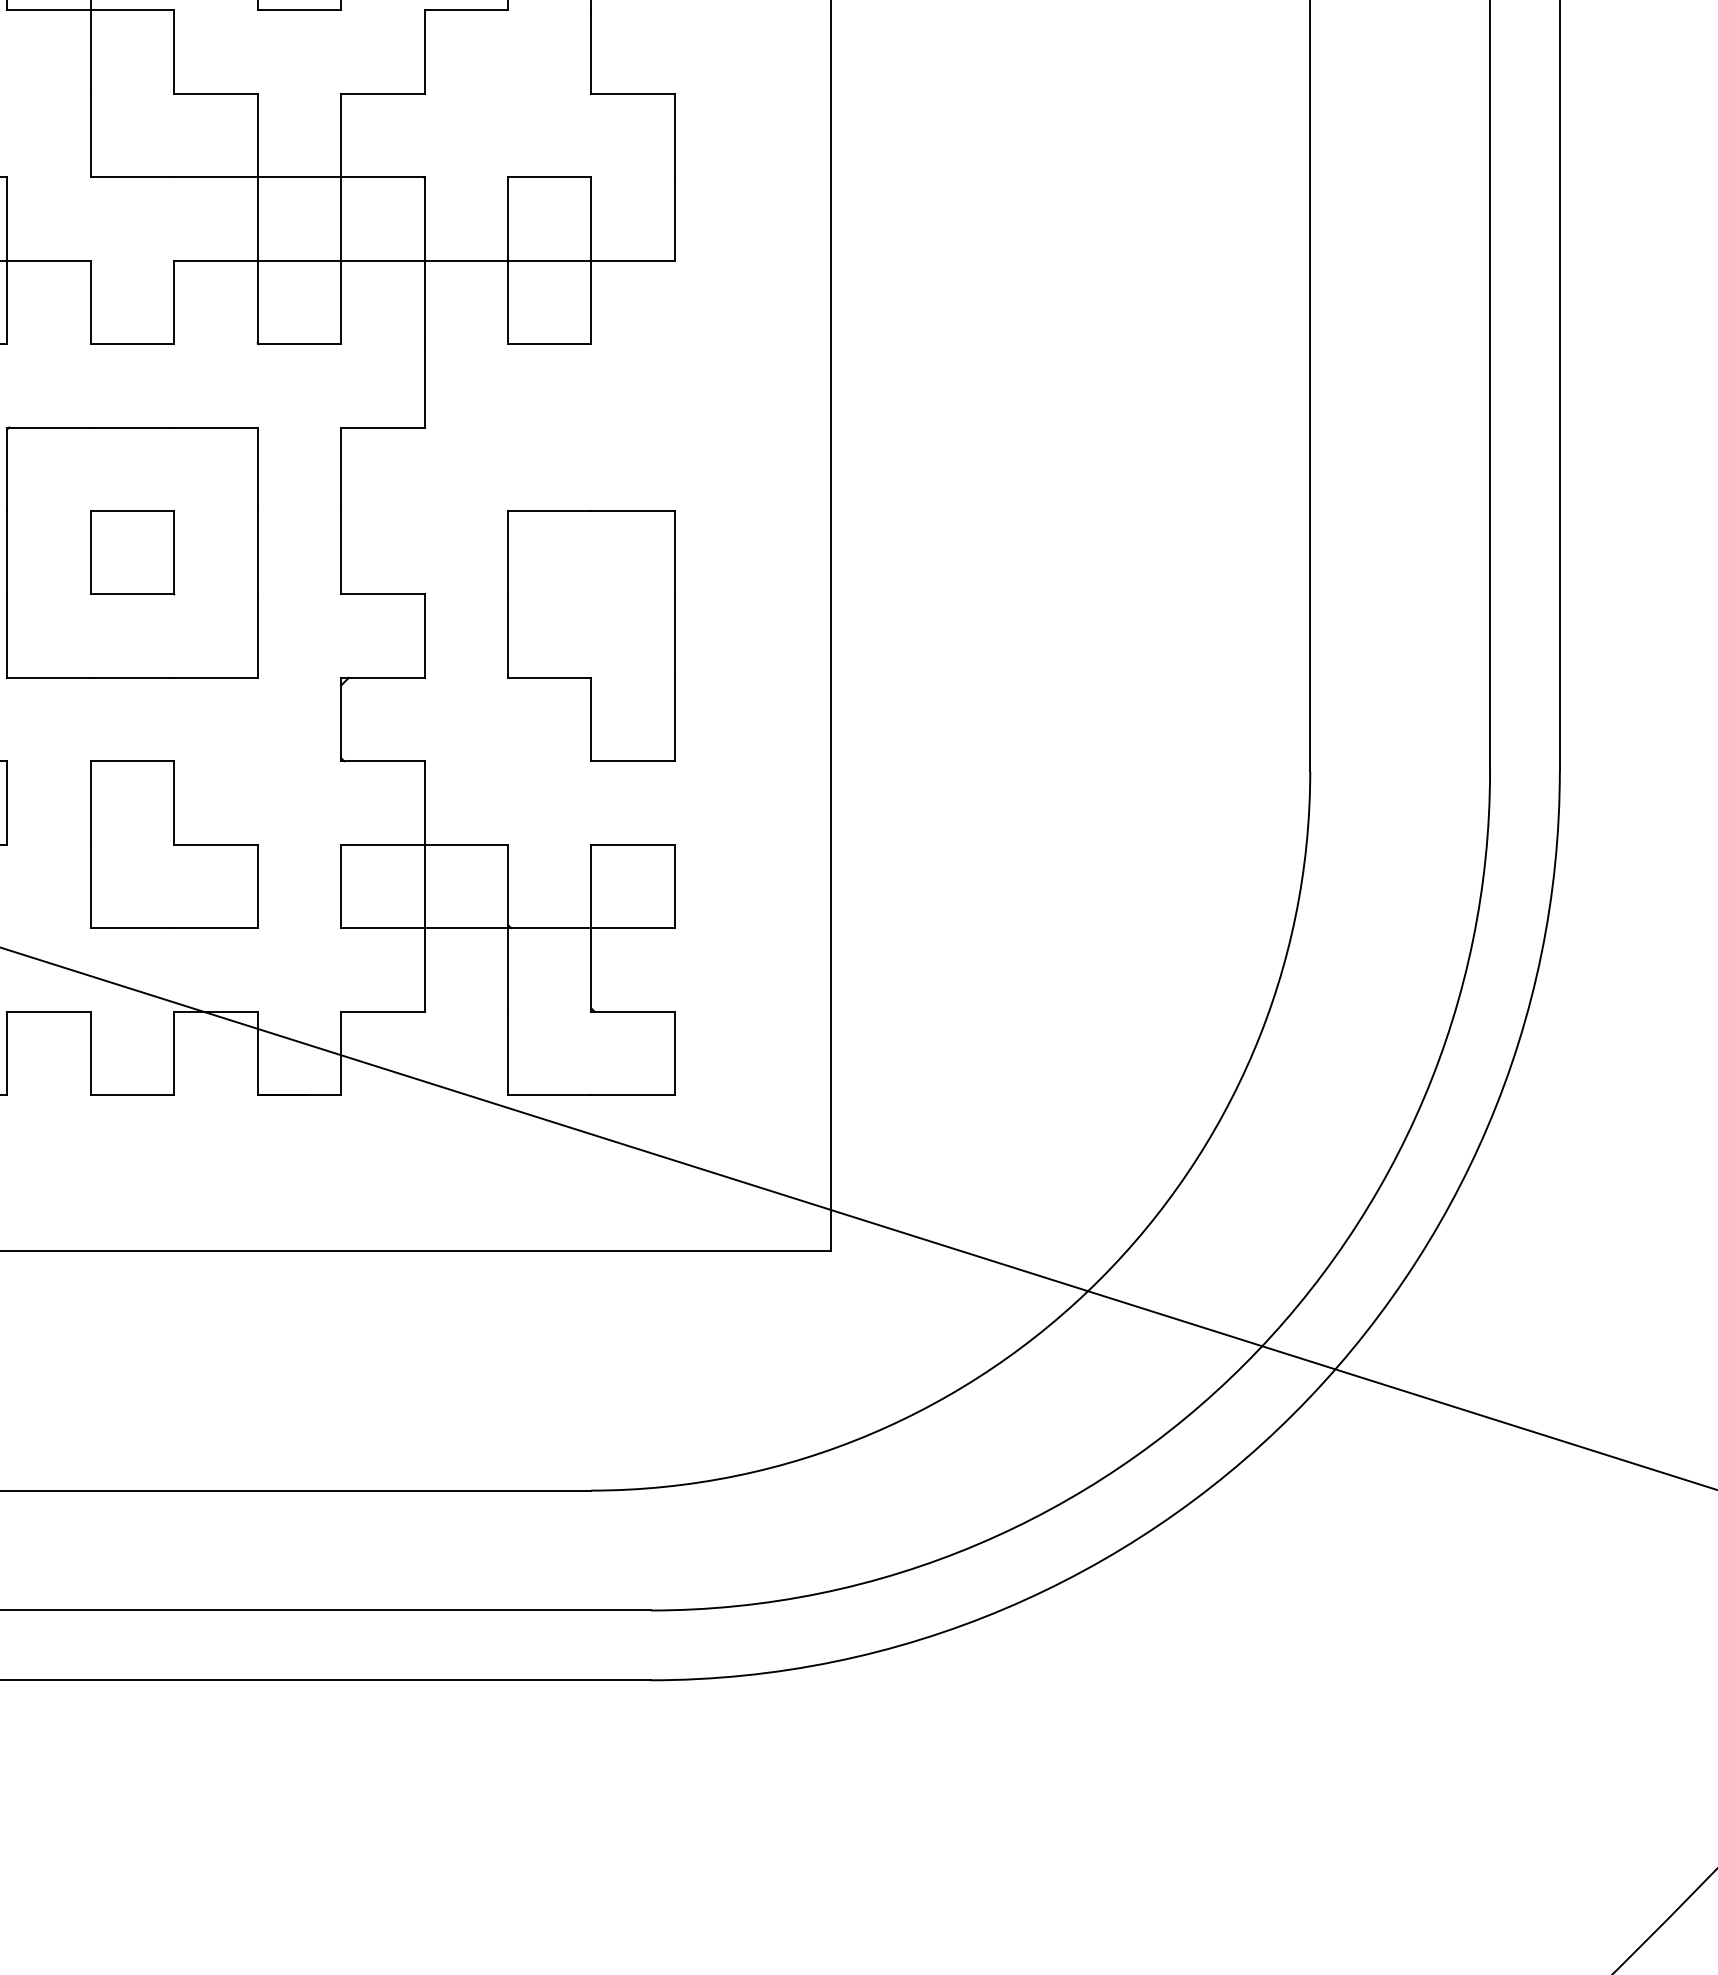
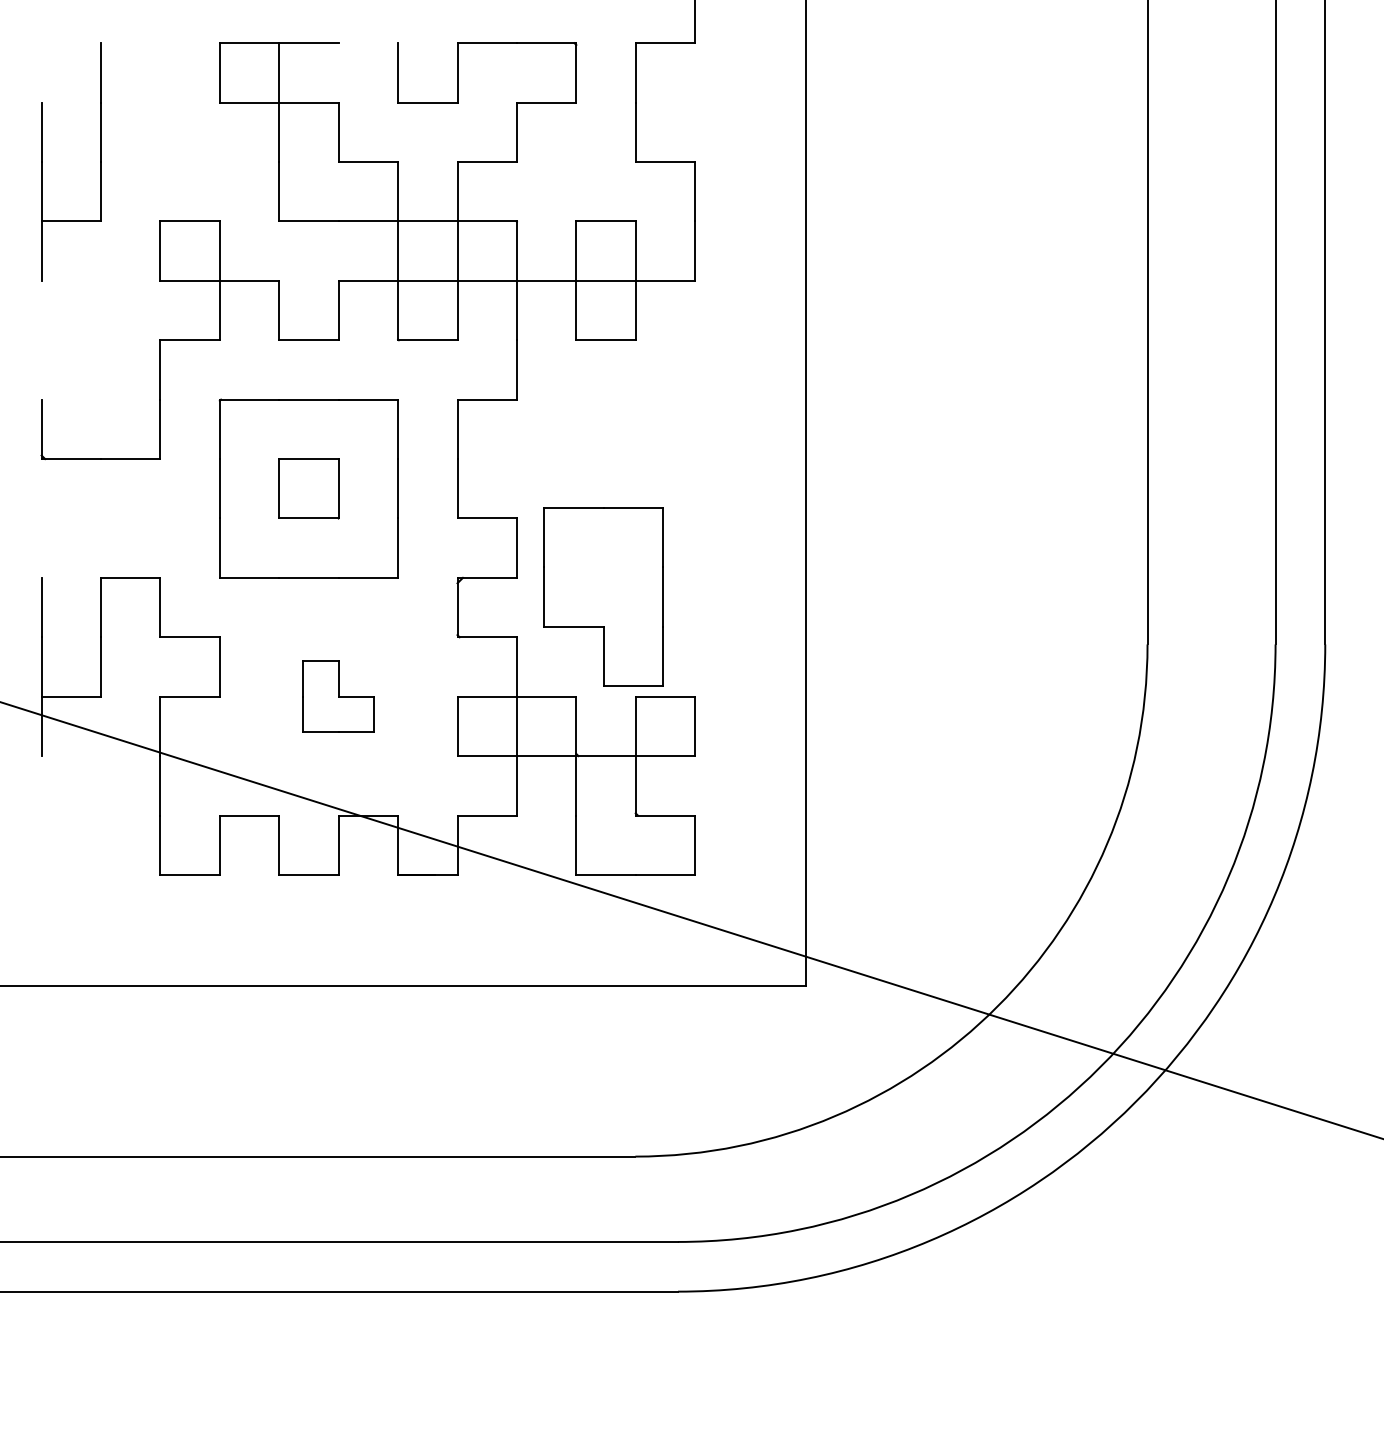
part: (591, 635) -> (603, 596), moved
part: (174, 844) -> (338, 696), size x0.6

